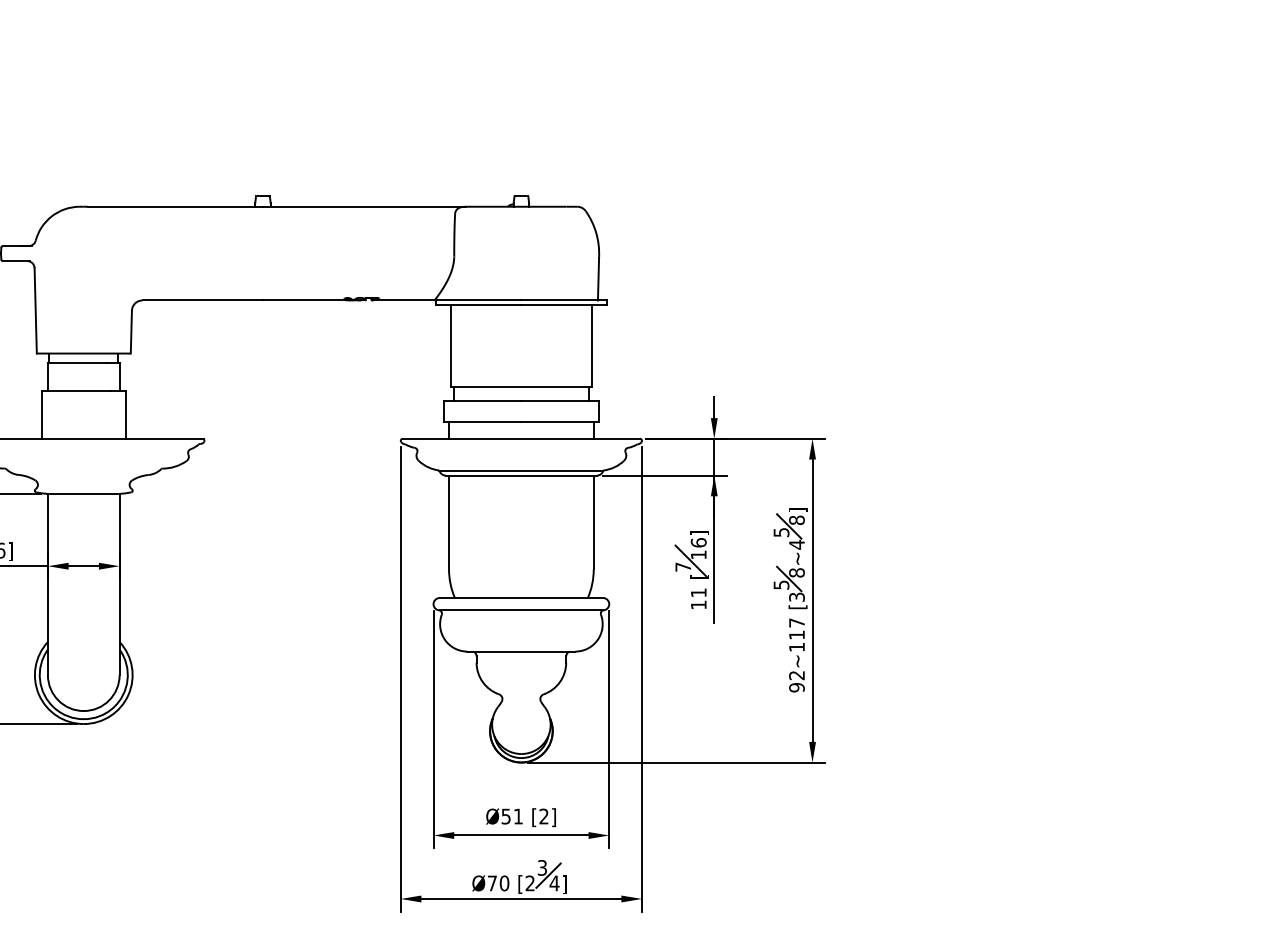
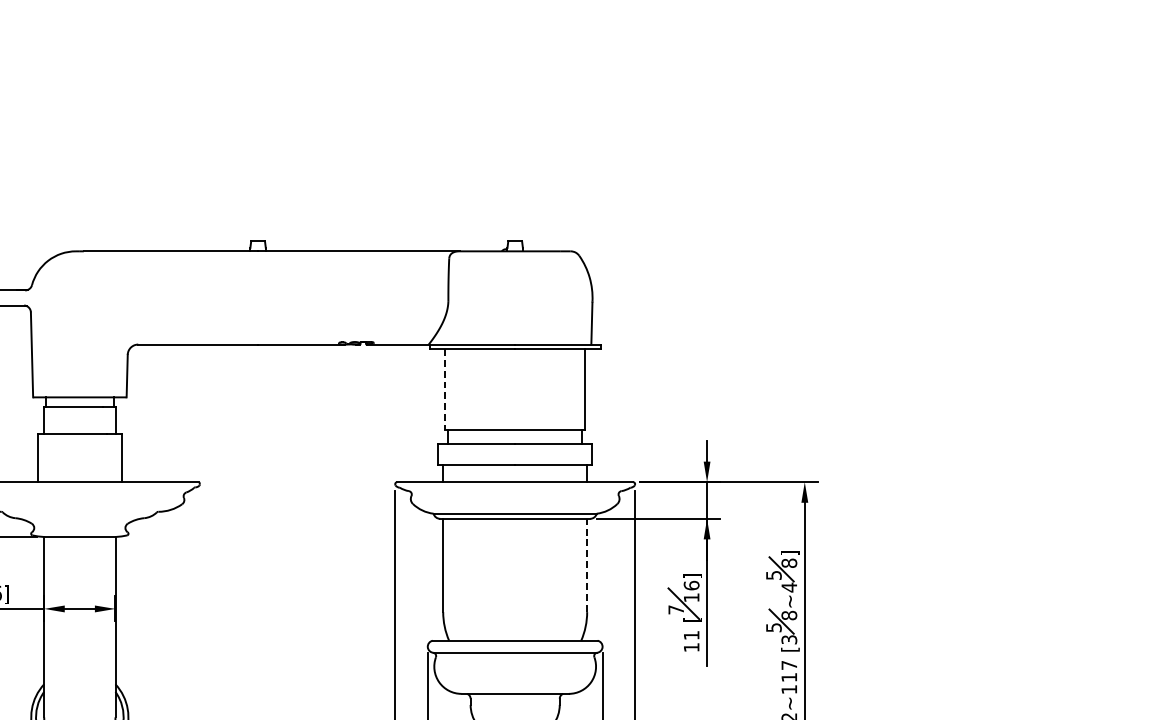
line: (450, 346) -> (444, 390), solid -> dashed
line: (593, 522) -> (586, 565), solid -> dashed

